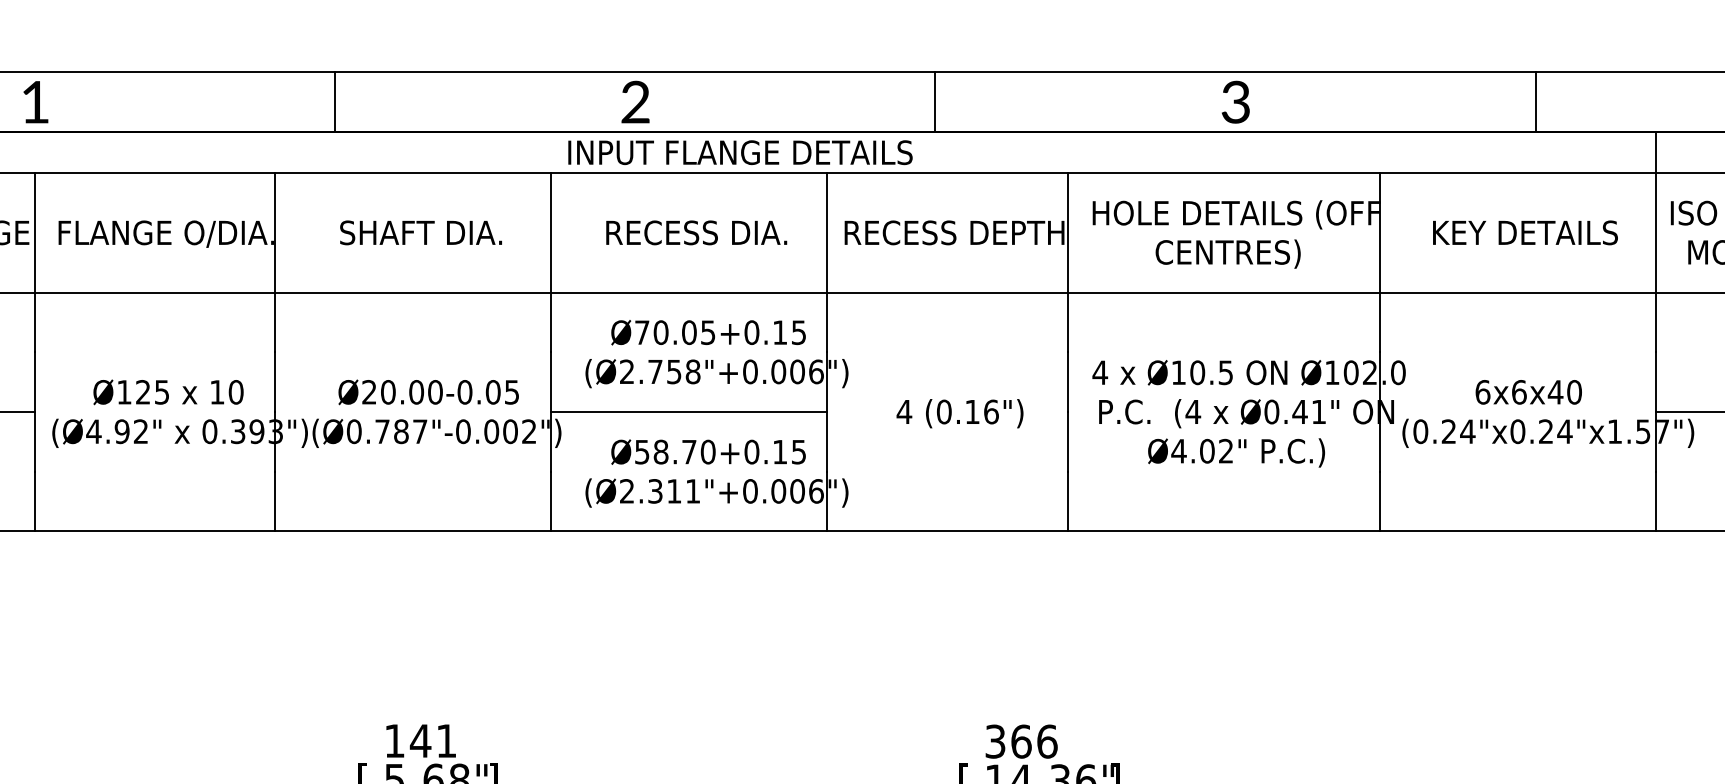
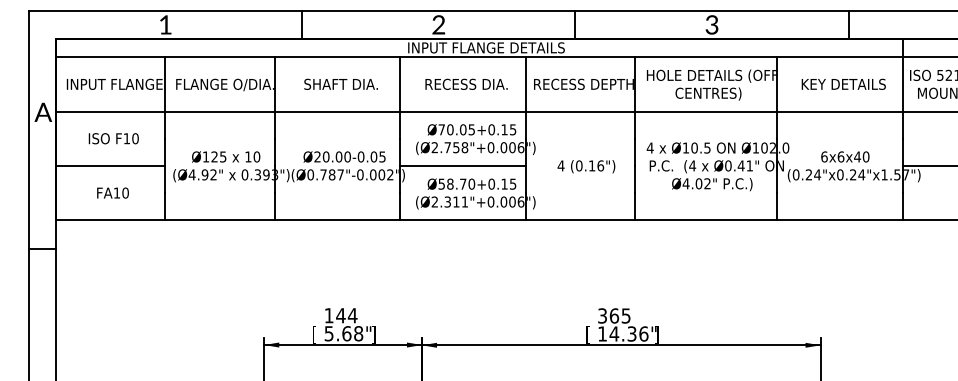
text: (446, 740) -> (352, 315), 141 -> 144
text: (1045, 740) -> (625, 315), 366 -> 365

